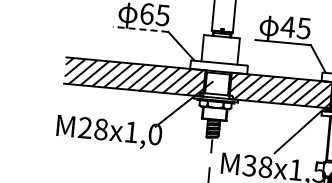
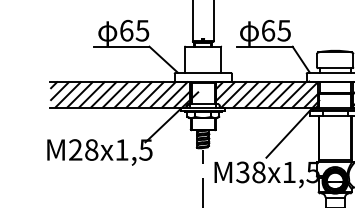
text: (288, 26) -> (268, 30), 45 -> 65
line: (140, 29) -> (121, 46), dashed -> solid
text: (154, 133) -> (145, 149), M28x1,0 -> M28x1,5

